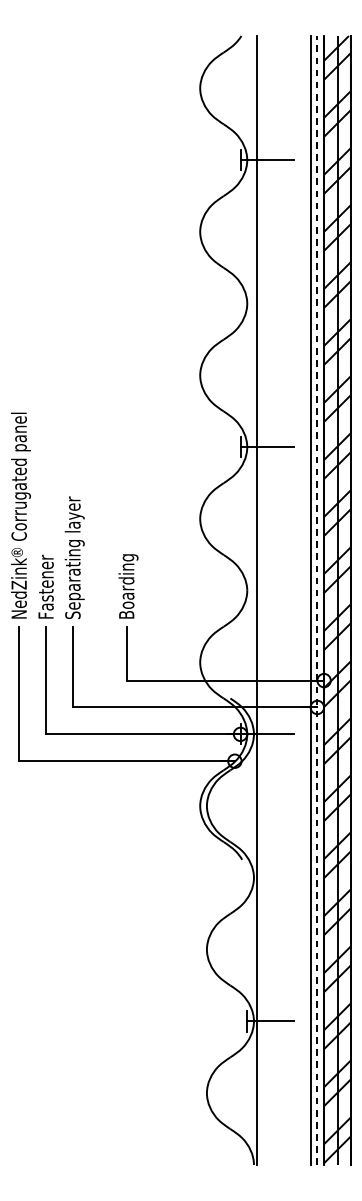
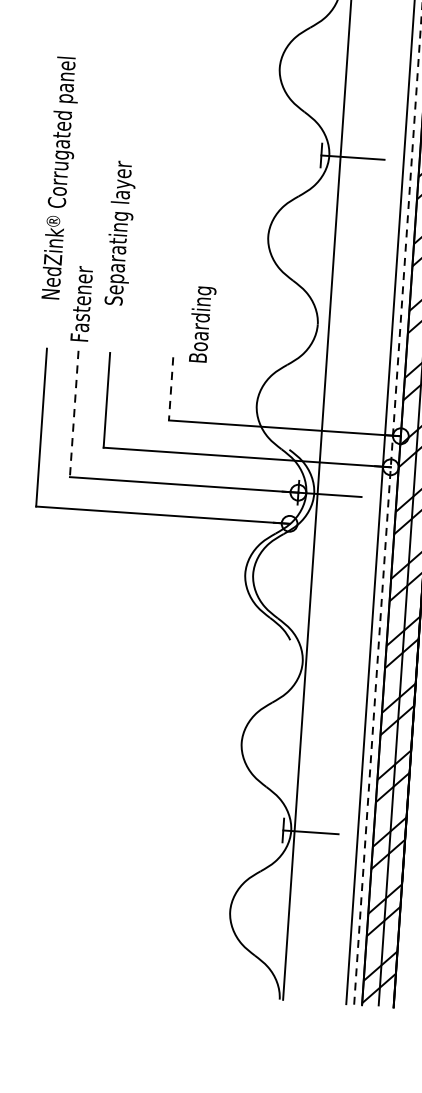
text: (20, 515) -> (60, 178), moved
text: (74, 557) -> (120, 232), moved
text: (128, 586) -> (202, 324), moved
line: (126, 653) -> (170, 388), solid -> dashed
line: (46, 680) -> (74, 413), solid -> dashed

